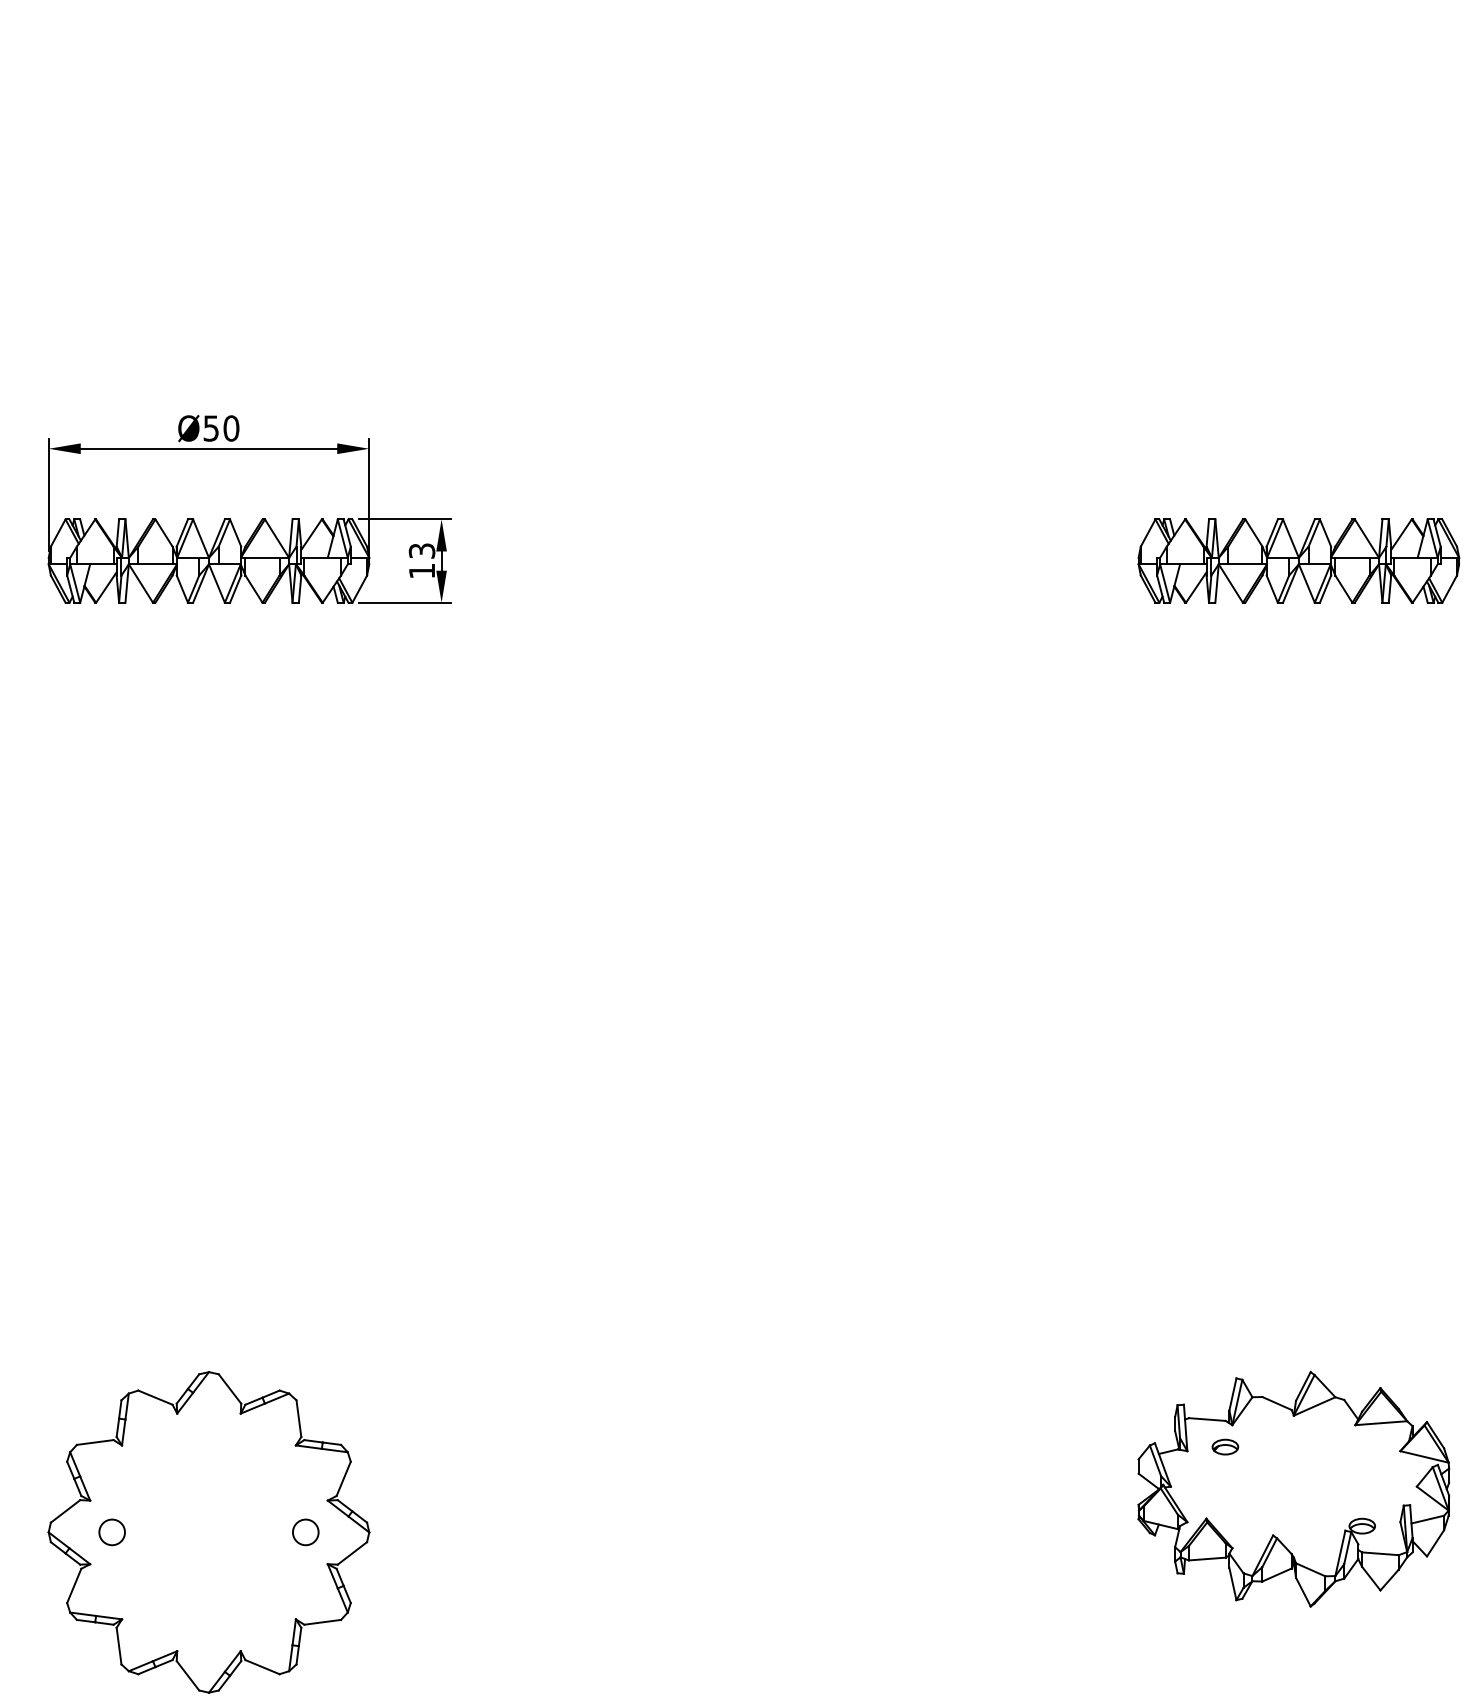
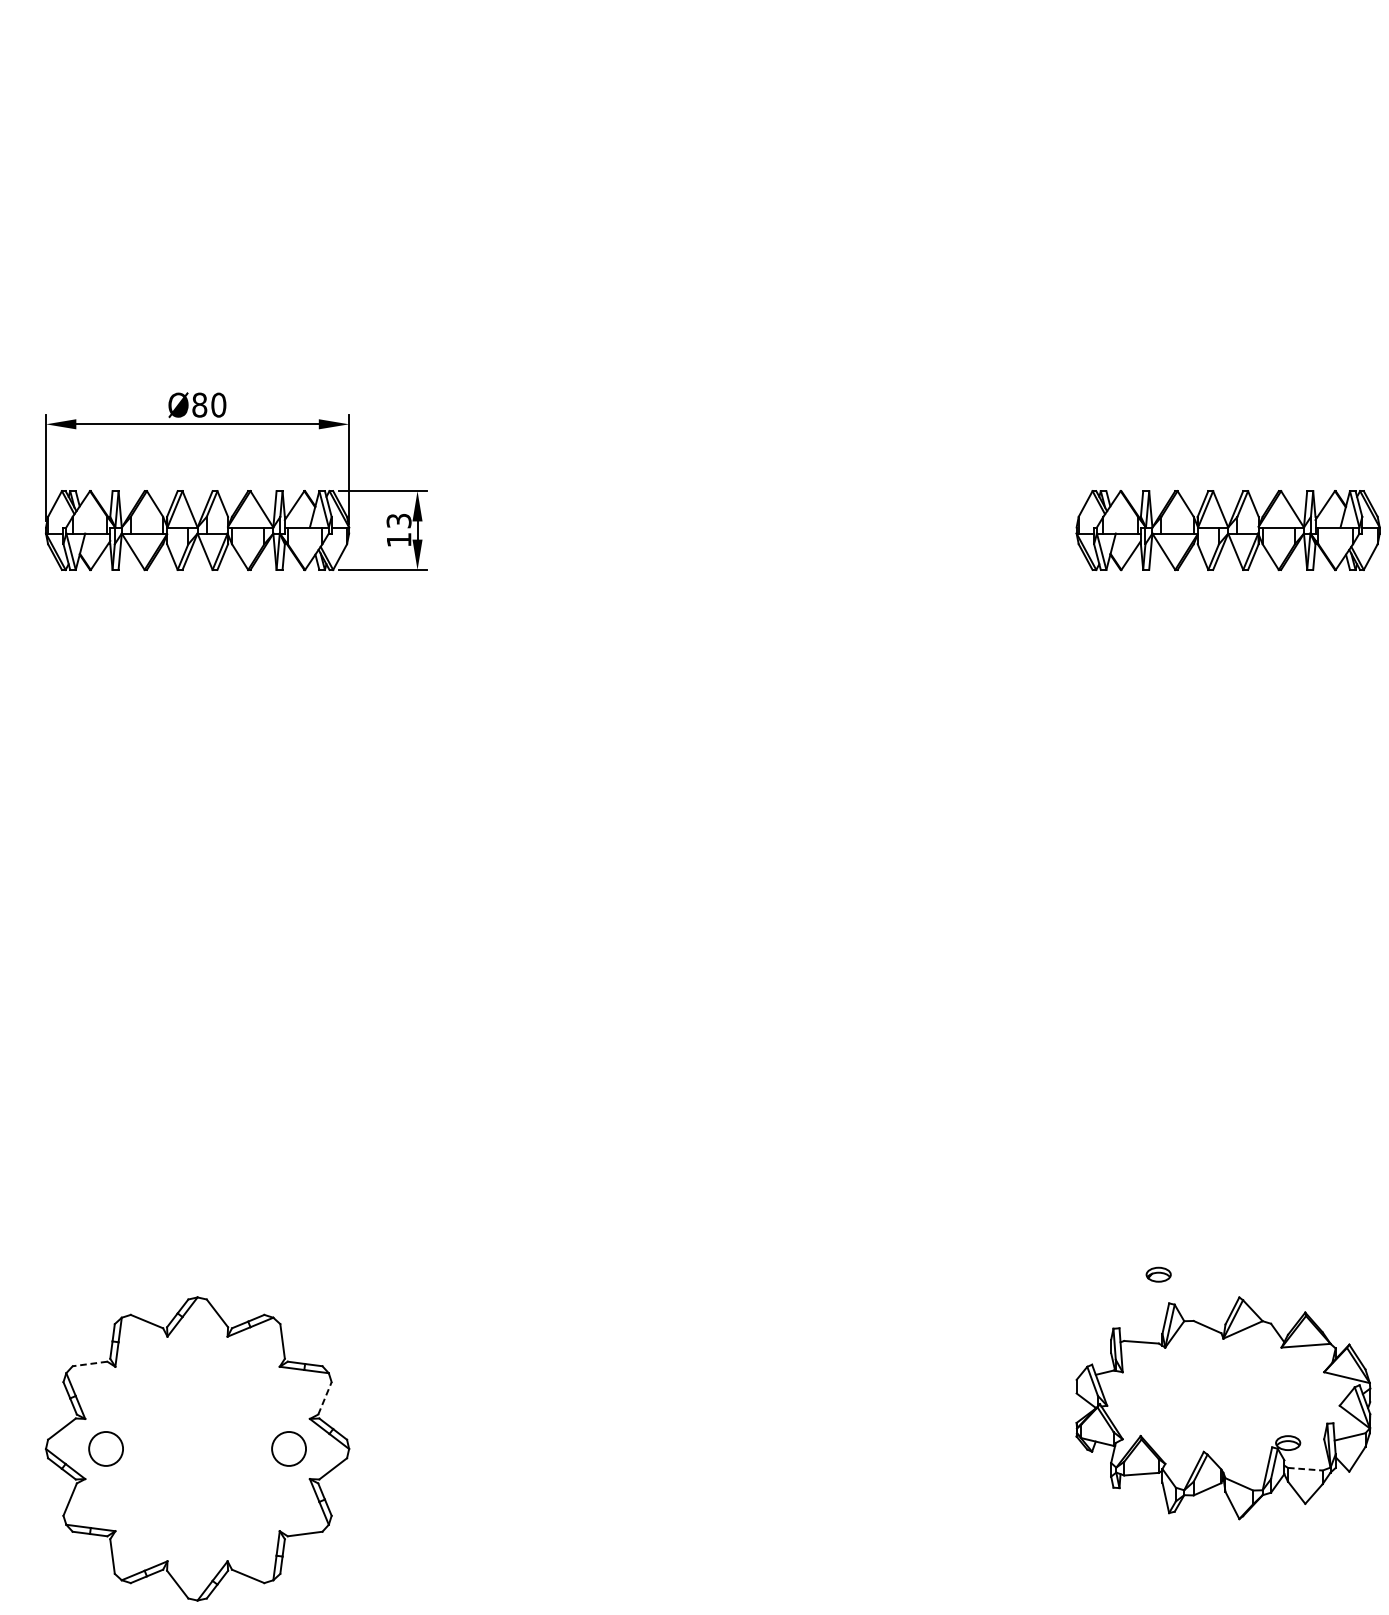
text: (211, 428) -> (199, 405), Ø50 -> Ø80
line: (94, 1442) -> (89, 1363), solid -> dashed
part: (1225, 1446) -> (1158, 1274), moved
line: (343, 1478) -> (324, 1398), solid -> dashed
circle: (111, 1532) -> (105, 1449), size x1.4
circle: (305, 1532) -> (288, 1449), size x1.4
line: (1380, 1553) -> (1305, 1468), solid -> dashed

